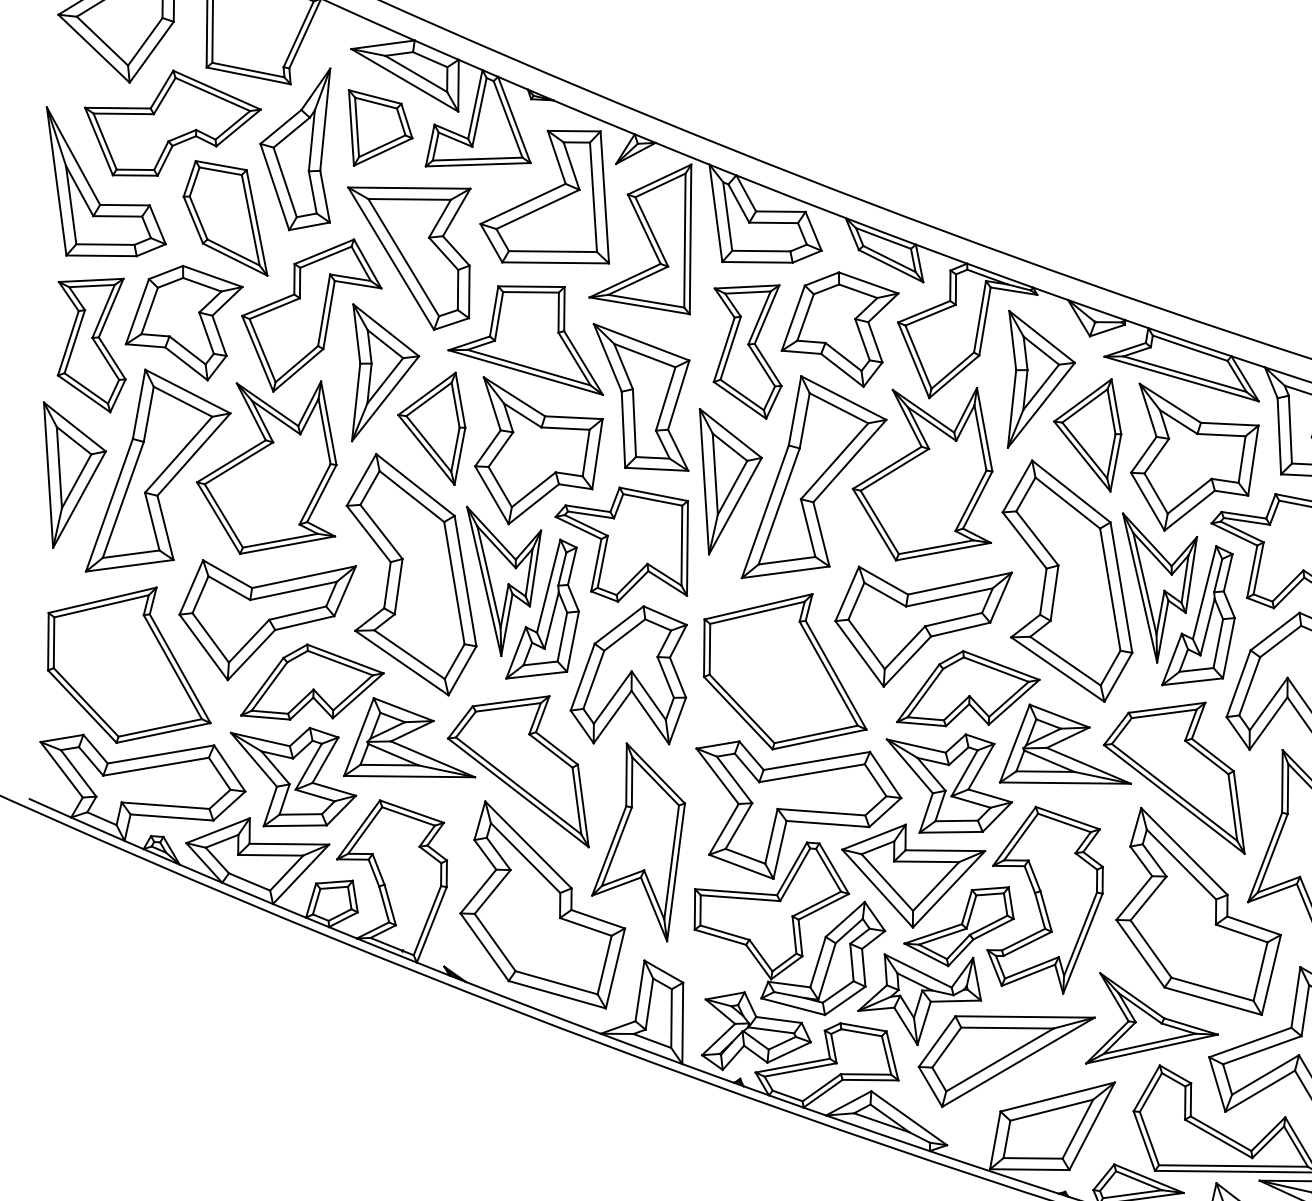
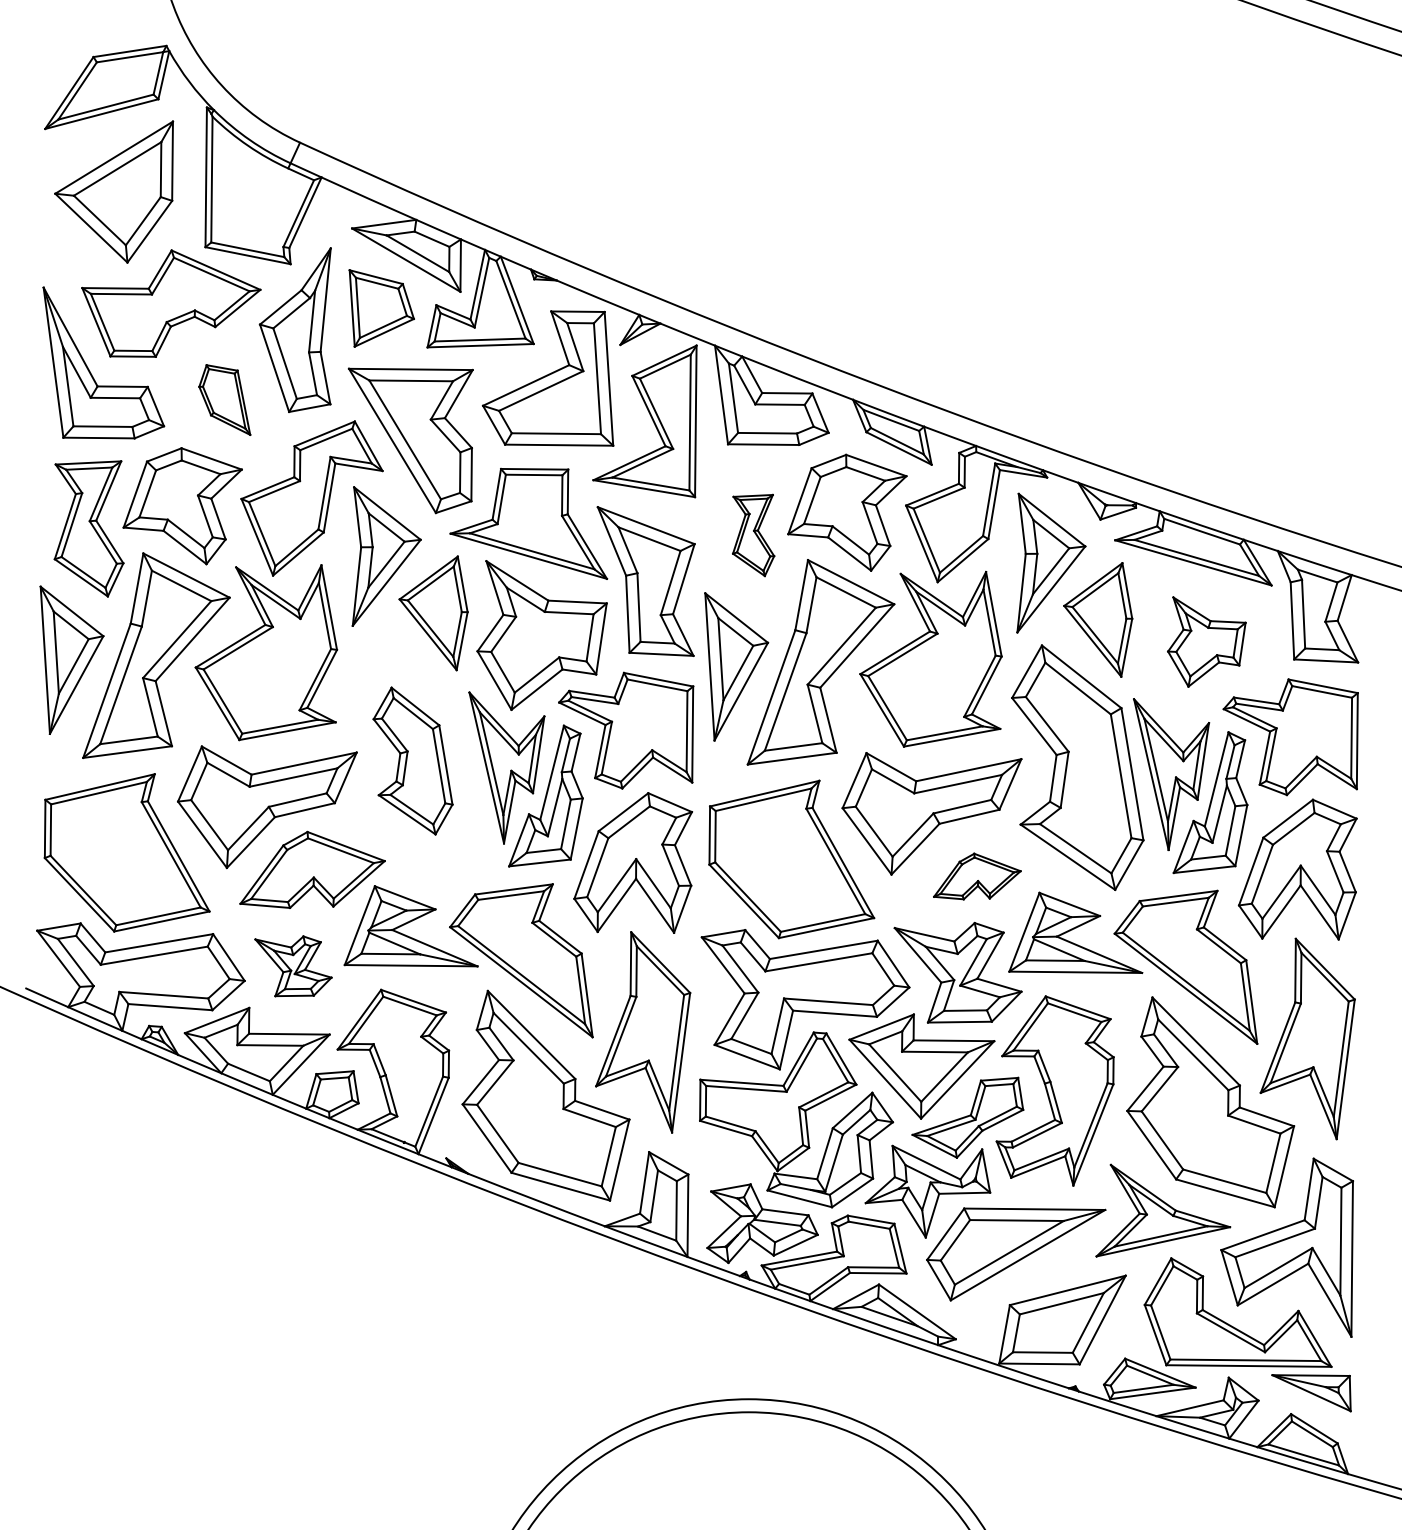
part: (225, 217) -> (224, 399), size x0.6
part: (747, 352) -> (753, 535), size x0.6
part: (1194, 456) -> (1206, 641), size x0.6
part: (410, 574) -> (412, 760), size x0.6
part: (968, 688) -> (977, 876), size x0.6
part: (293, 777) -> (293, 966), size x0.6

